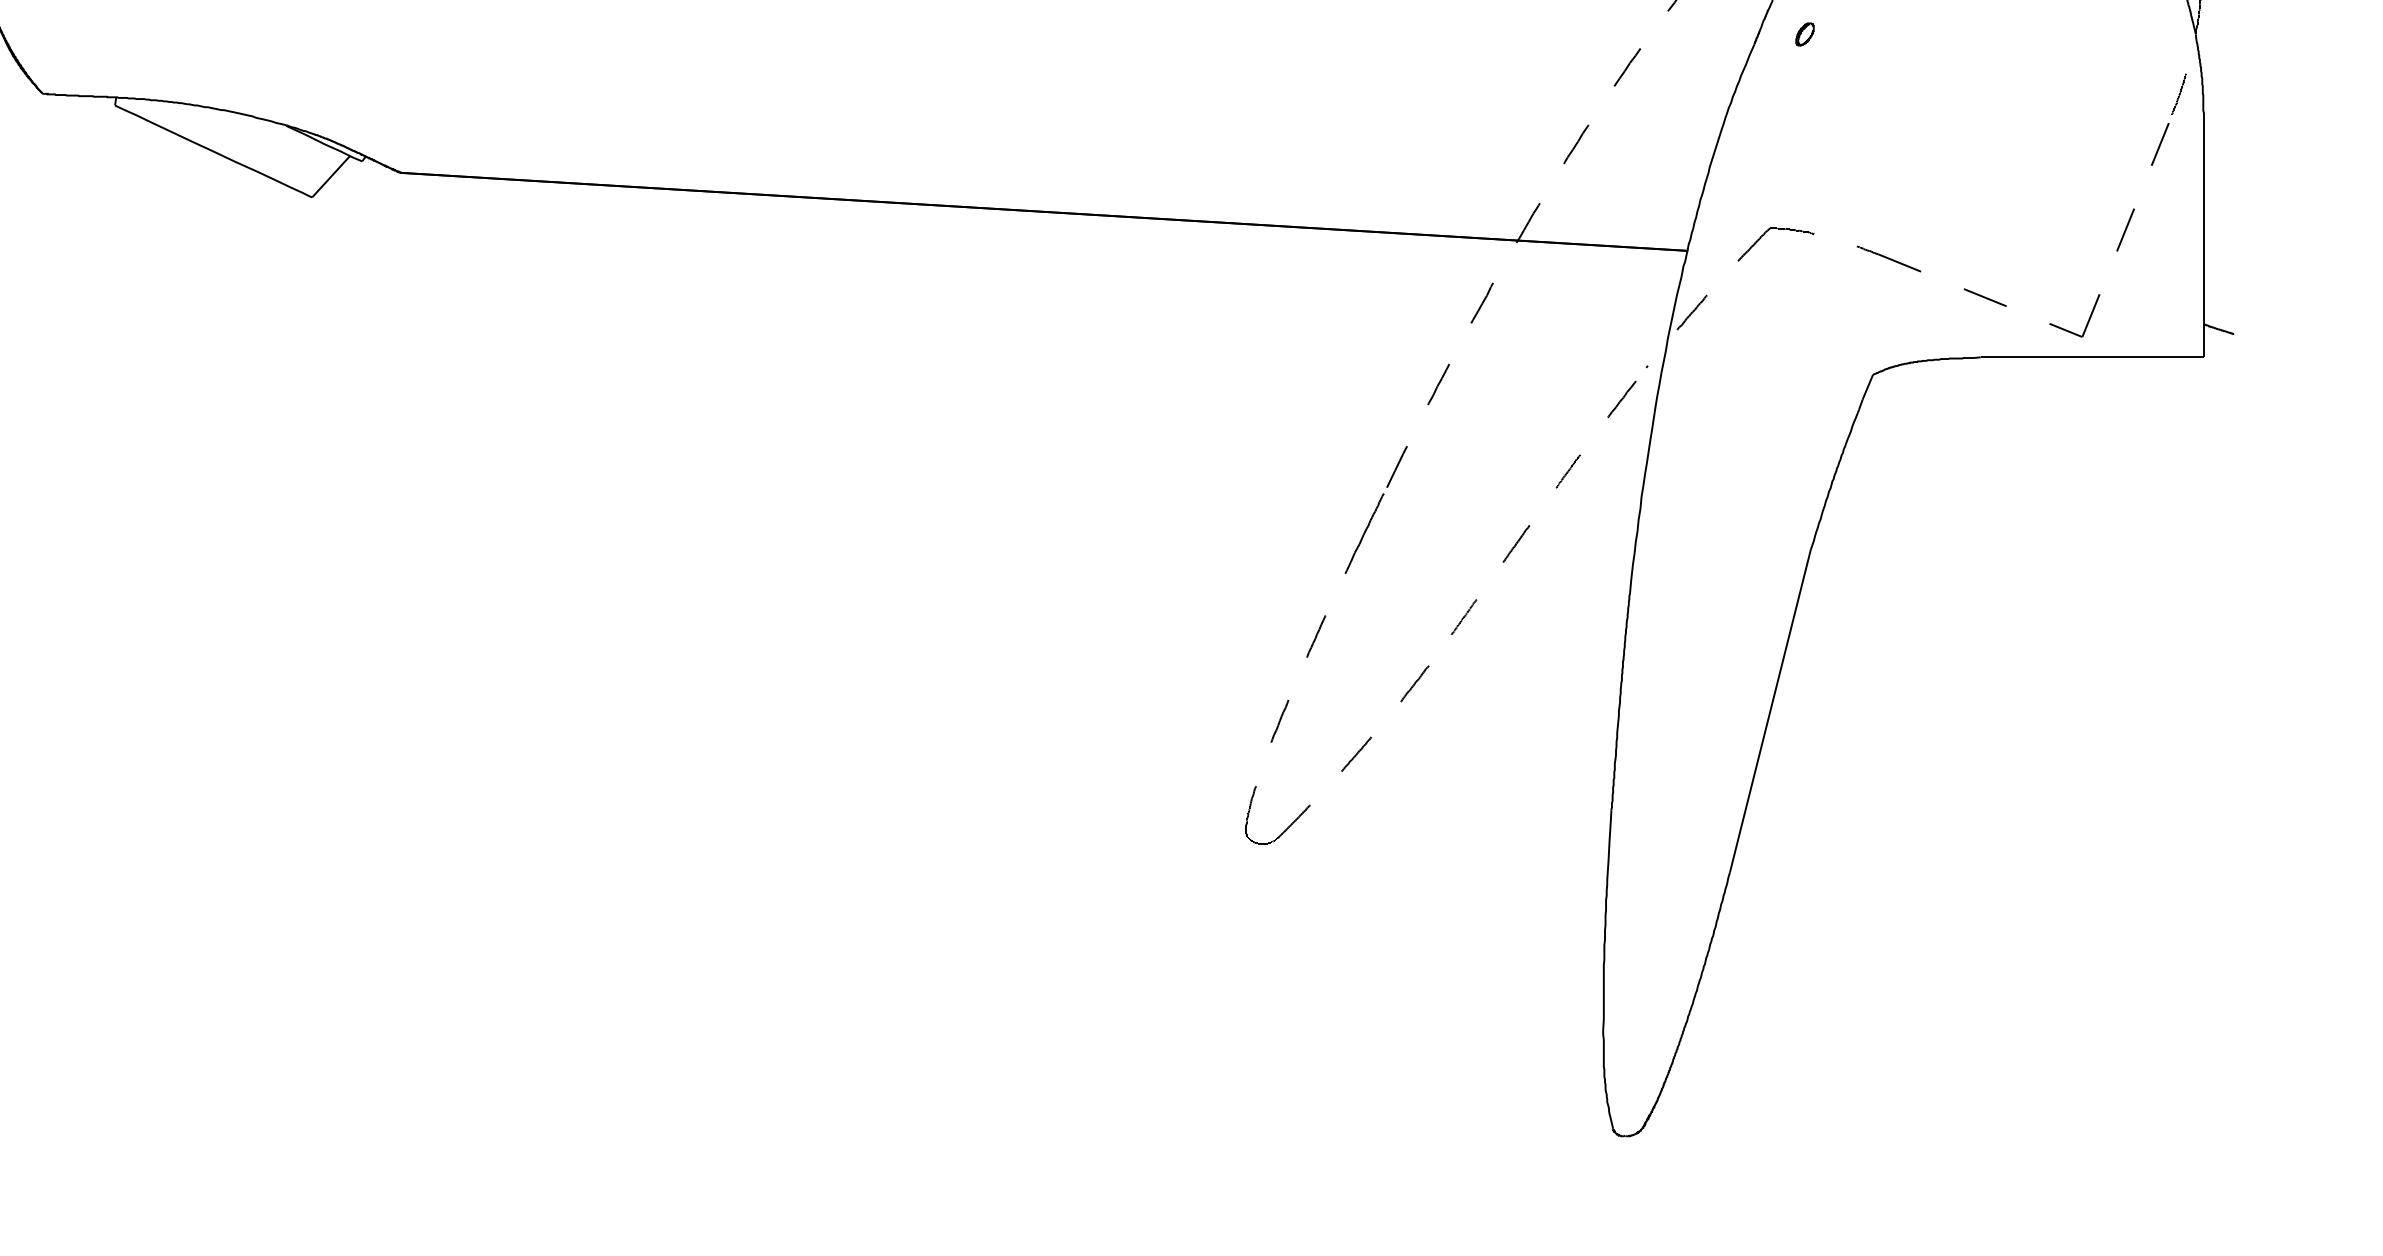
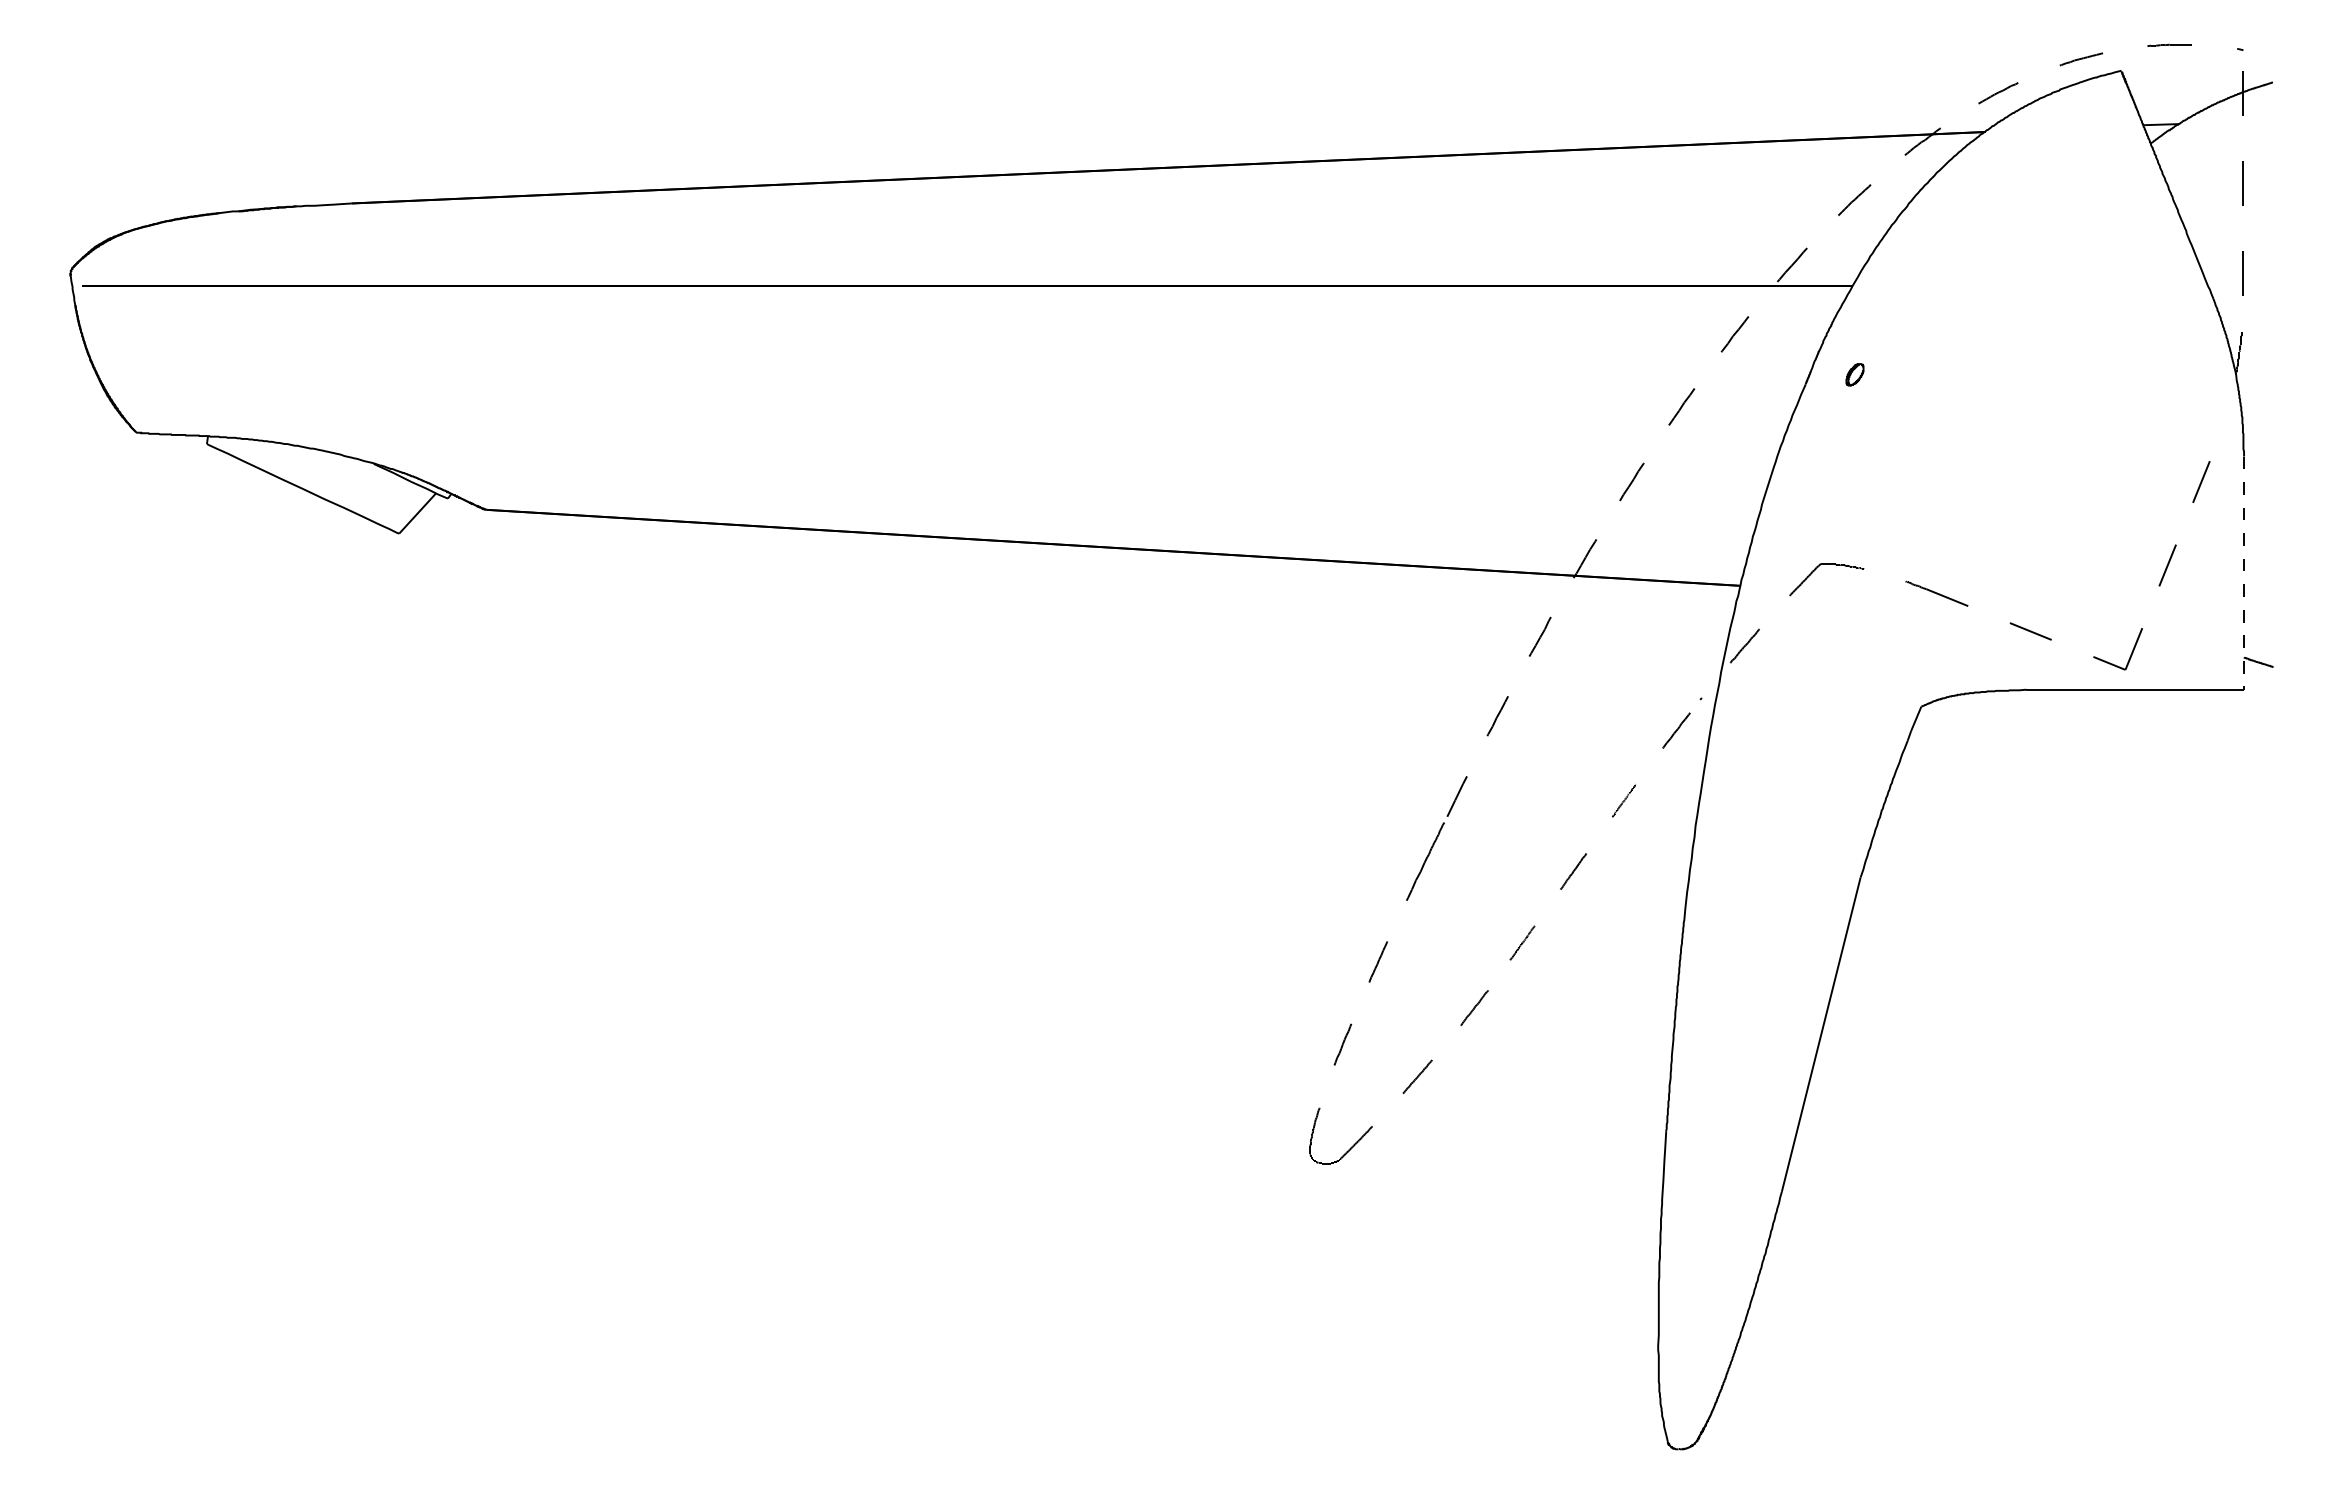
line: (2178, 94) -> (2219, 433), removed
line: (2204, 238) -> (2244, 573), solid -> dashed

